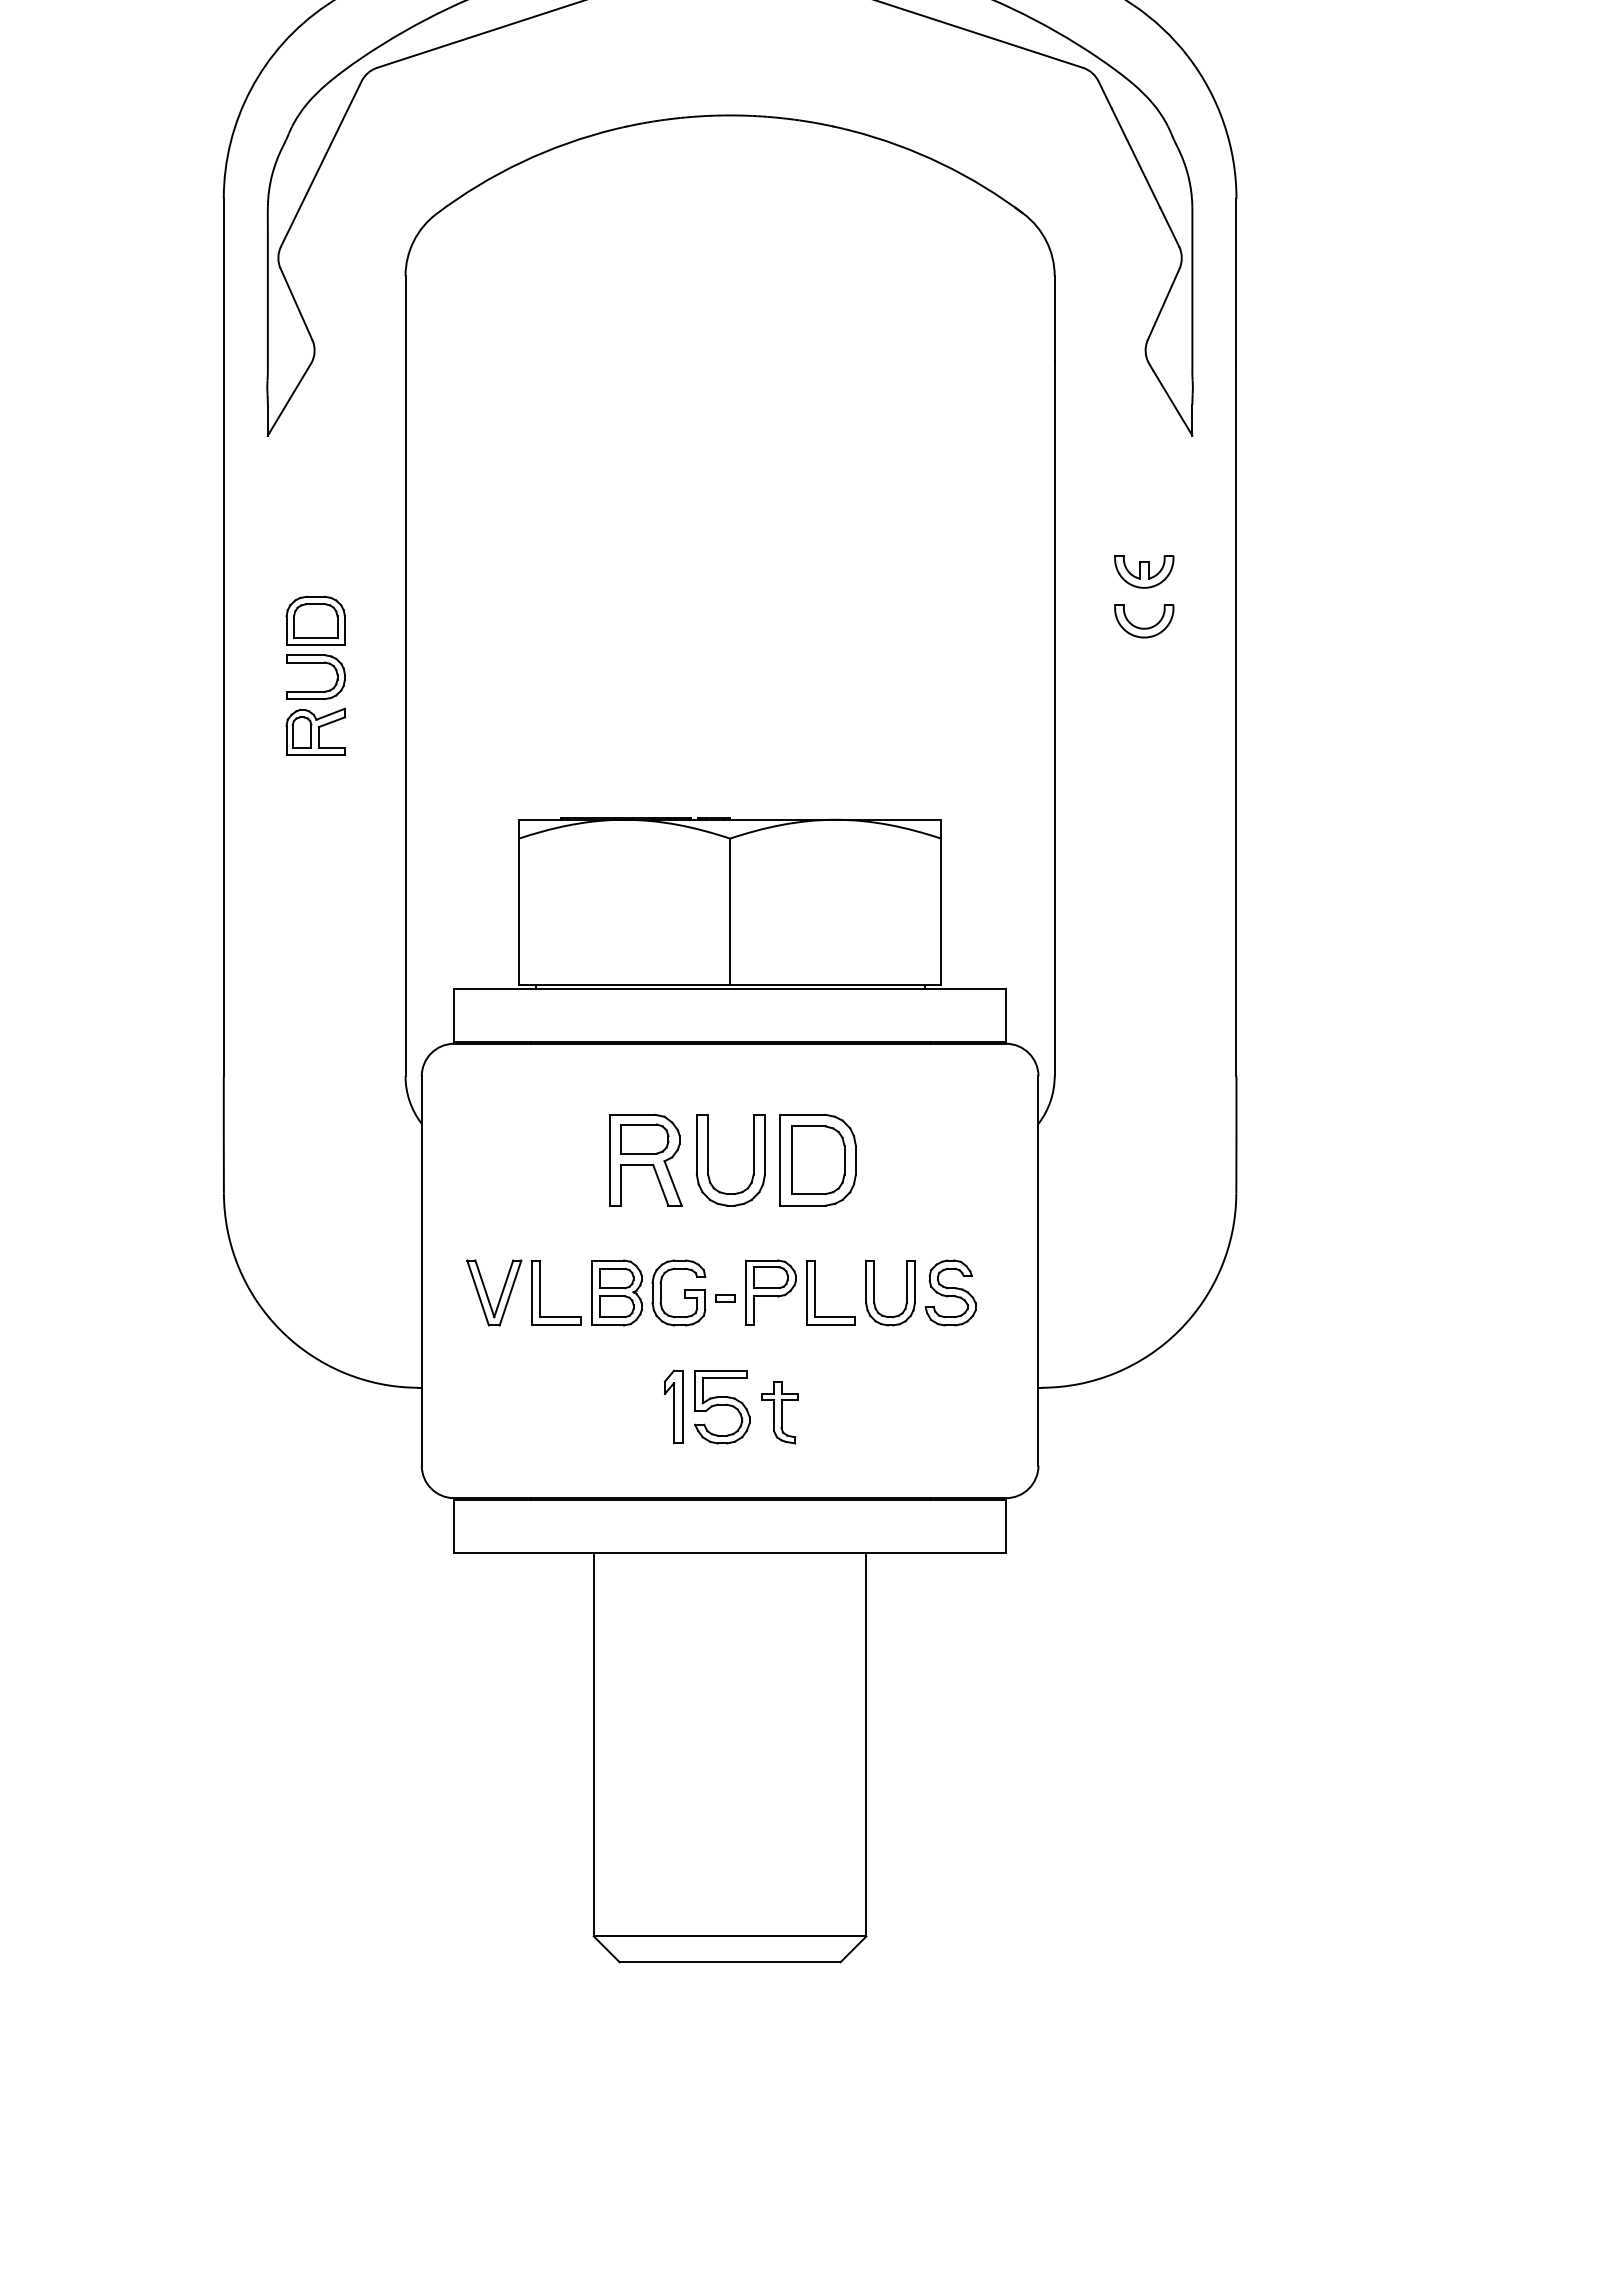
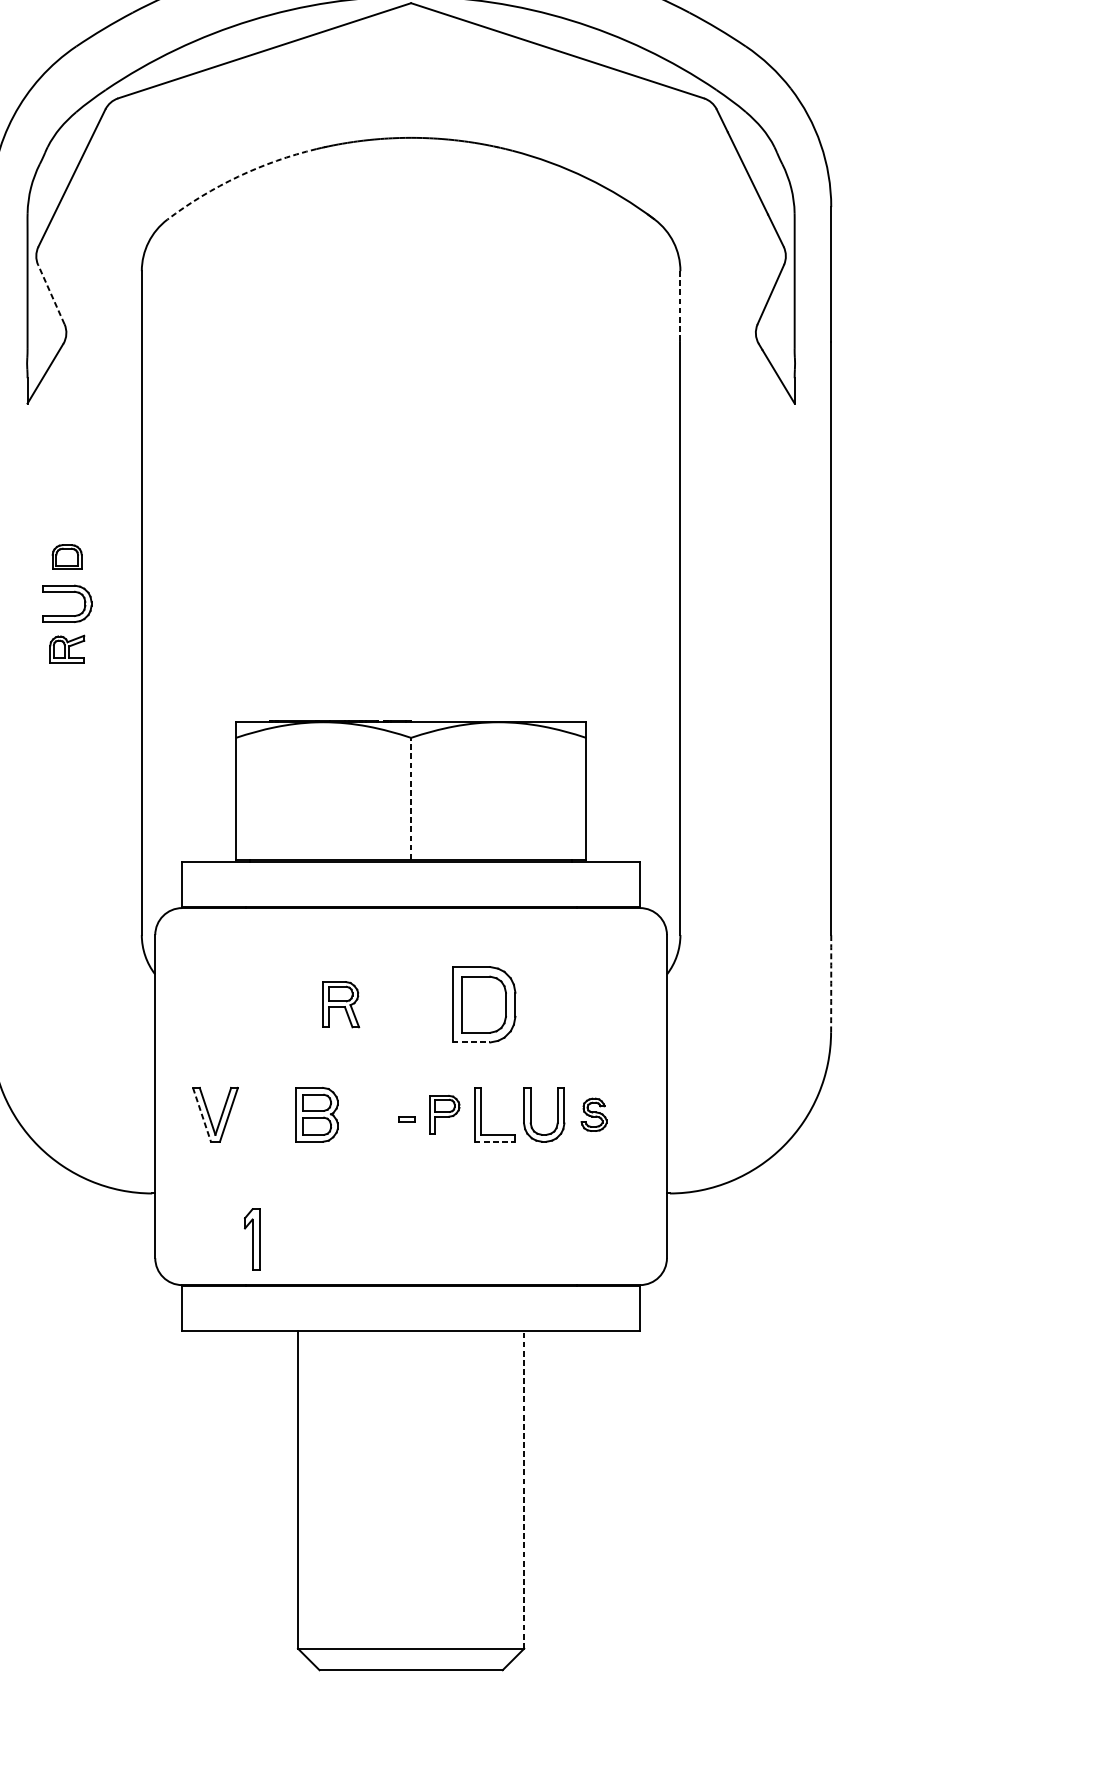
arc: (521, 162) -> (238, 176), solid -> dashed
line: (296, 303) -> (51, 293), solid -> dashed
line: (1054, 318) -> (680, 306), solid -> dashed
part: (1144, 571) -> (754, 516), removed
part: (315, 620) -> (67, 556), size x0.6
part: (1144, 621) -> (754, 557), removed
part: (315, 731) -> (67, 648), size x0.7
line: (730, 911) -> (411, 798), solid -> dashed
arc: (1236, 1134) -> (831, 983), solid -> dashed
part: (645, 1159) -> (340, 1004), size x0.6
part: (708, 1160) -> (393, 1004), removed
line: (802, 1205) -> (471, 1042), solid -> dashed
part: (540, 1292) -> (253, 1114), removed
part: (678, 1292) -> (368, 1114), removed
part: (770, 1292) -> (444, 1114), size x0.7
part: (950, 1292) -> (593, 1114), size x0.6
line: (478, 1293) -> (202, 1115), solid -> dashed
line: (831, 1325) -> (495, 1141), solid -> dashed
part: (673, 1406) -> (252, 1238), moved
part: (722, 1407) -> (404, 1209), removed
part: (779, 1412) -> (452, 1214), removed
line: (866, 1744) -> (524, 1489), solid -> dashed

